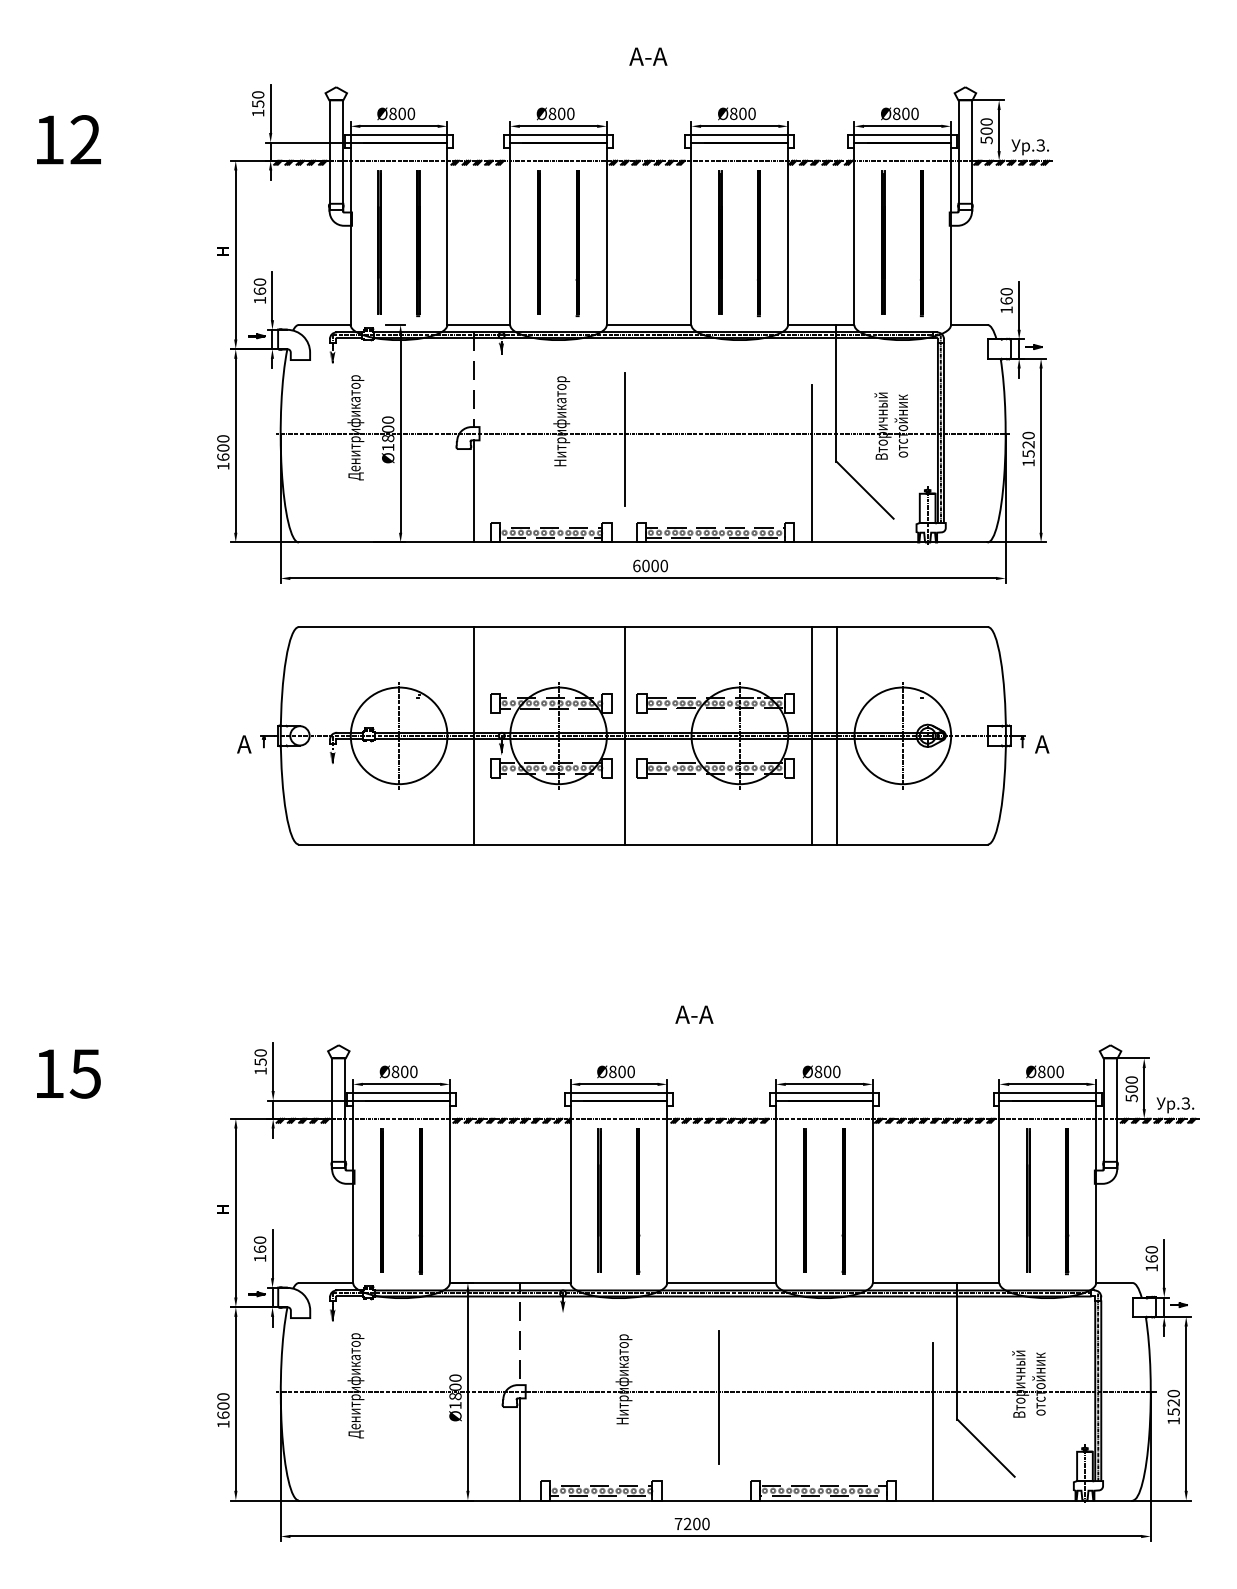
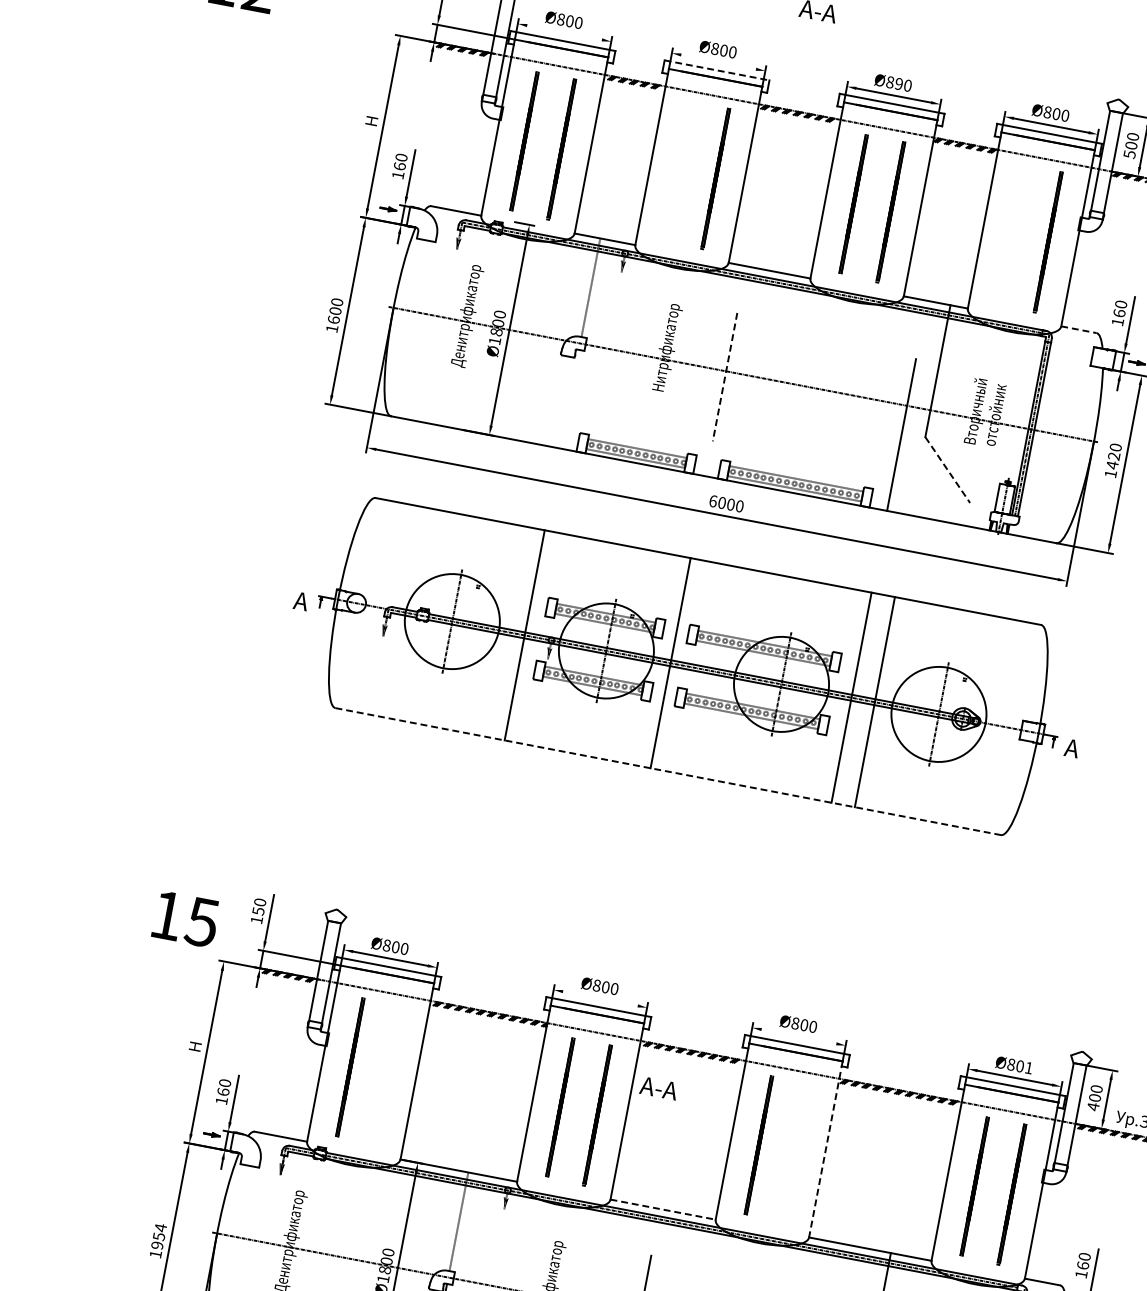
text: (742, 113) -> (898, 83), Ø800 -> Ø890
line: (398, 126) -> (564, 32), removed
line: (558, 126) -> (718, 62), removed
line: (558, 134) -> (717, 70), solid -> dashed
line: (538, 242) -> (677, 170), removed
line: (883, 242) -> (1011, 234), removed
line: (969, 324) -> (1079, 329), solid -> dashed
line: (624, 440) -> (724, 377), solid -> dashed
text: (1028, 453) -> (1112, 464), 1520 -> 1420
line: (865, 490) -> (948, 470), solid -> dashed
line: (473, 491) -> (569, 399), removed
line: (643, 844) -> (668, 771), solid -> dashed
text: (694, 1014) -> (659, 1088), moved
text: (1059, 1071) -> (1028, 1067), Ø800 -> Ø801
text: (68, 1073) -> (185, 918), moved
line: (618, 1084) -> (600, 998), removed
line: (824, 1084) -> (799, 1036), removed
text: (1131, 1098) -> (1093, 1106), 500 -> 400
line: (872, 1192) -> (825, 1149), solid -> dashed
line: (420, 1201) -> (387, 1075), removed
line: (843, 1201) -> (795, 1153), removed
line: (722, 1283) -> (663, 1210), solid -> dashed
text: (223, 1405) -> (159, 1236), 1600 -> 1954

